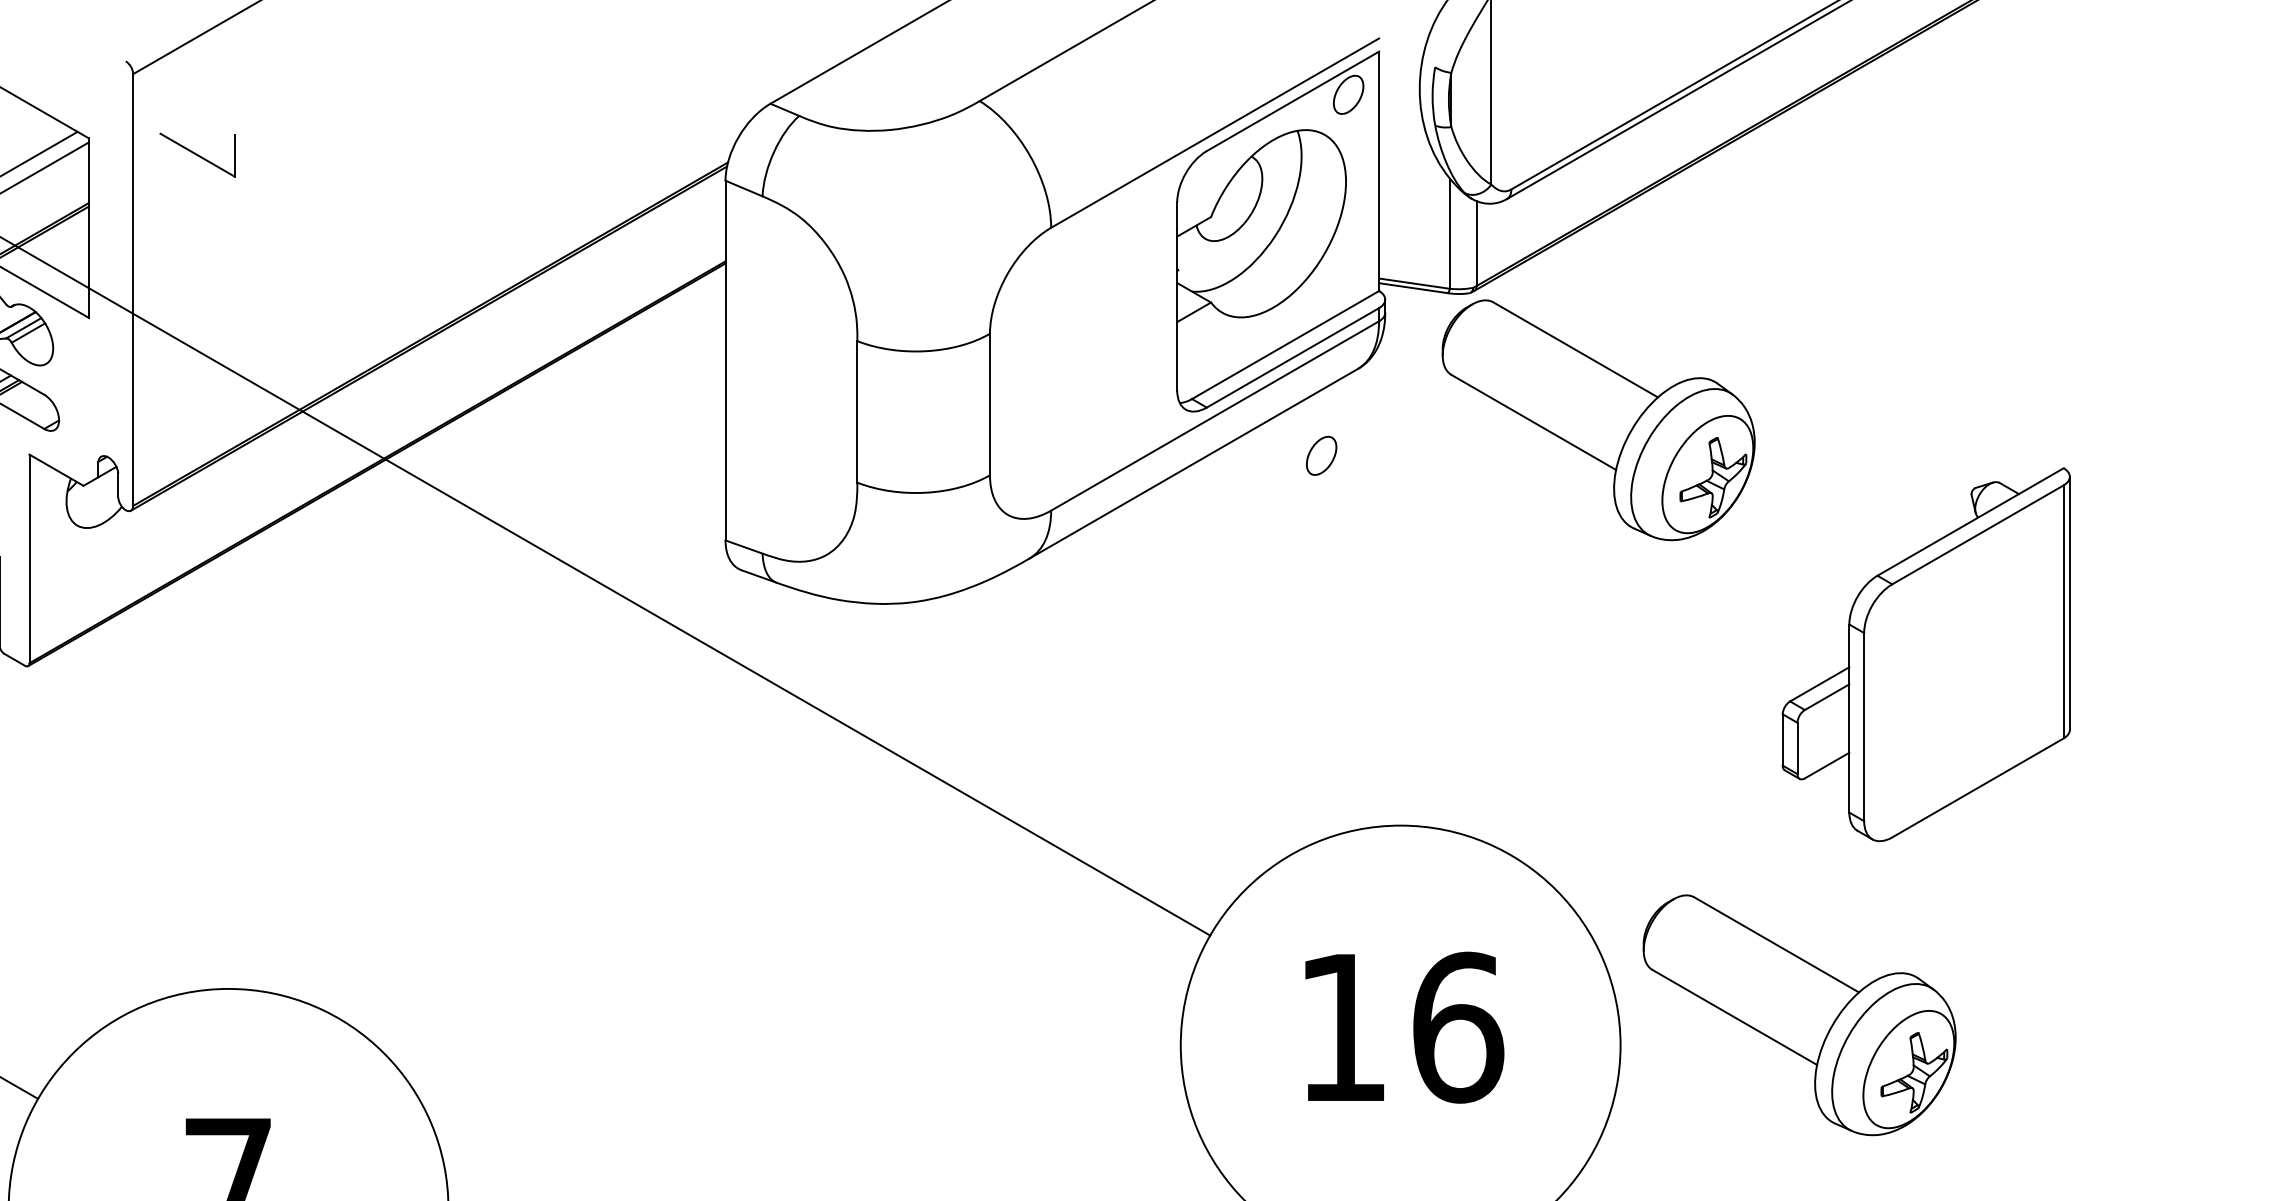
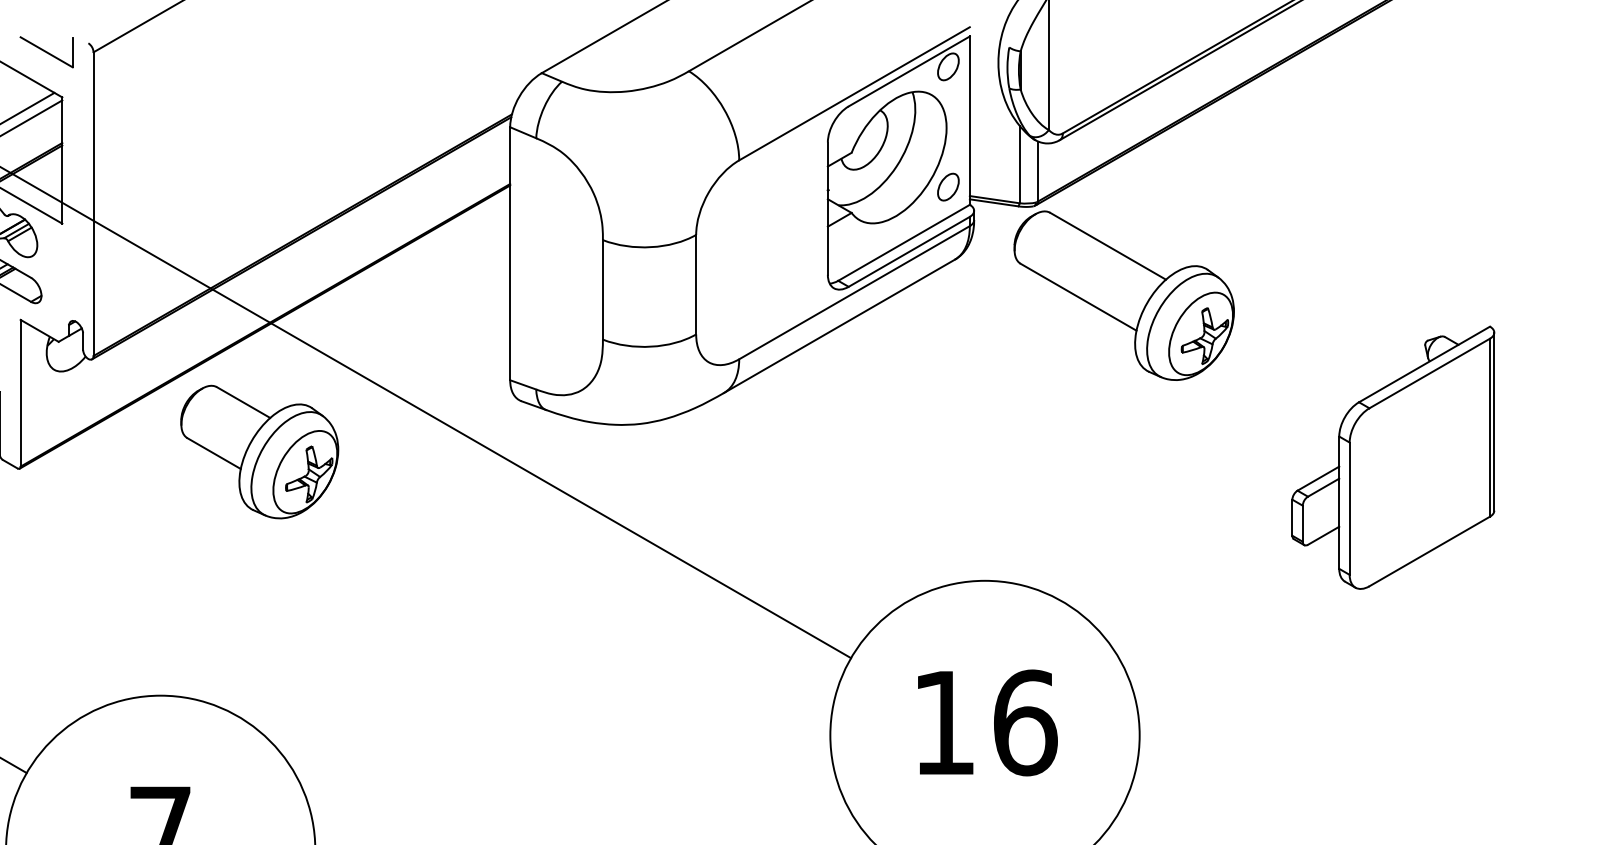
part: (197, 154) -> (46, 51), moved
part: (1321, 455) -> (948, 186), moved
part: (369, 642) -> (259, 452), added
part: (1925, 654) -> (1392, 457), moved
part: (1799, 1015) -> (1265, 714), removed

